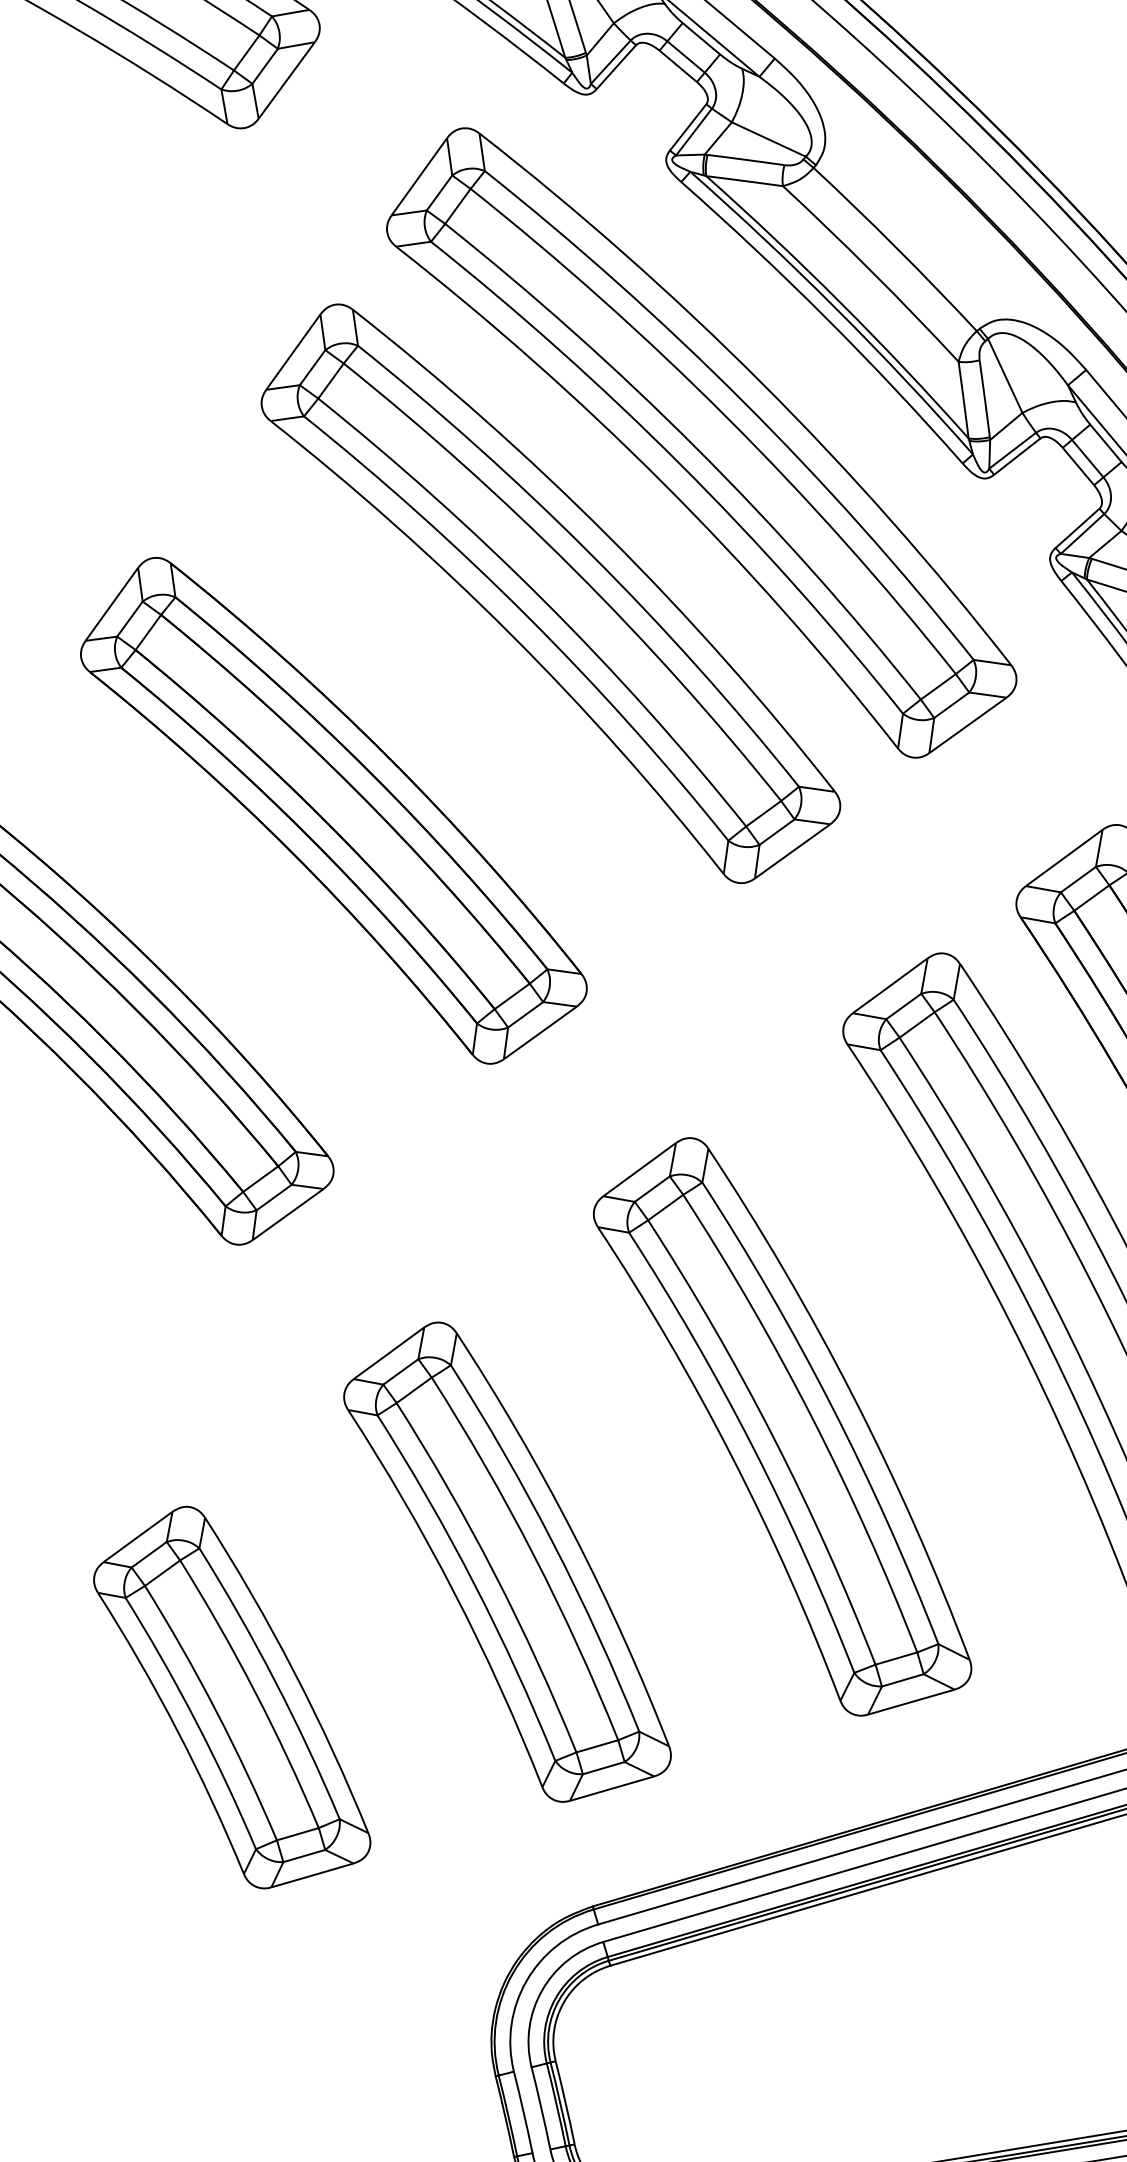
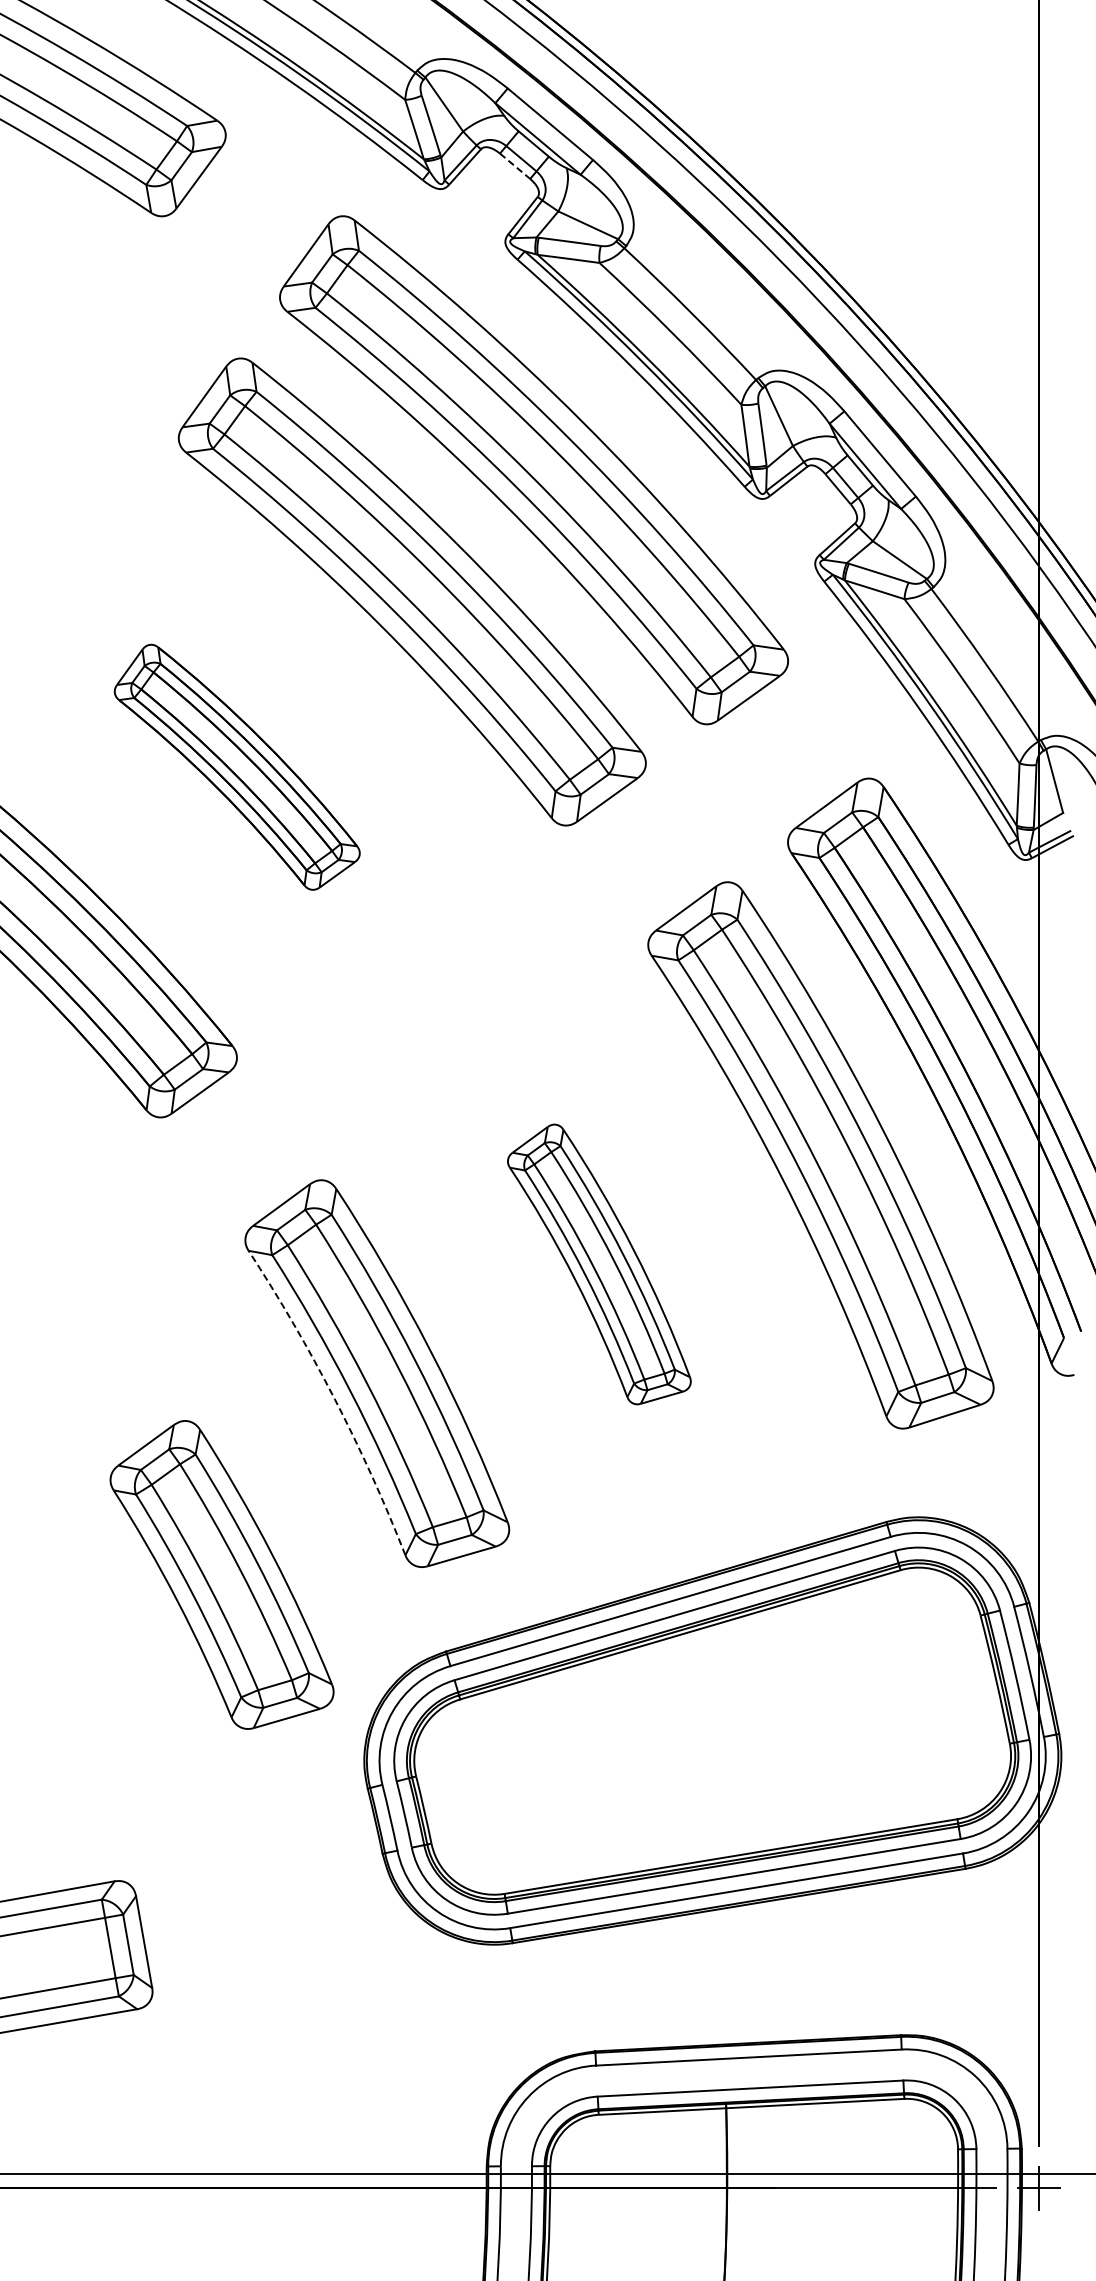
line: (678, 66) -> (515, 166), solid -> dashed
part: (334, 811) -> (237, 767), size x0.6
part: (782, 1426) -> (599, 1264), size x0.6
arc: (454, 1594) -> (334, 1399), solid -> dashed
part: (231, 1697) -> (221, 1574), moved

